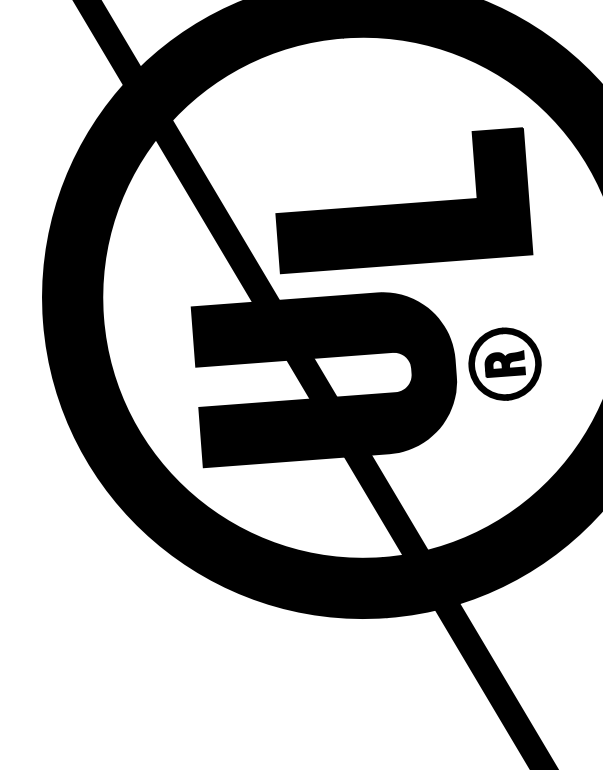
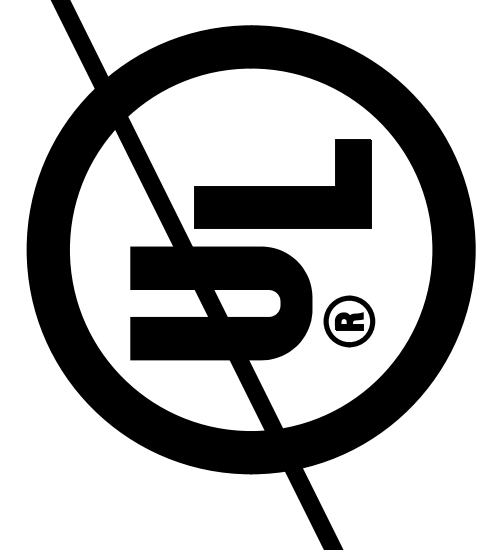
part: (505, 364) -> (349, 321), moved

